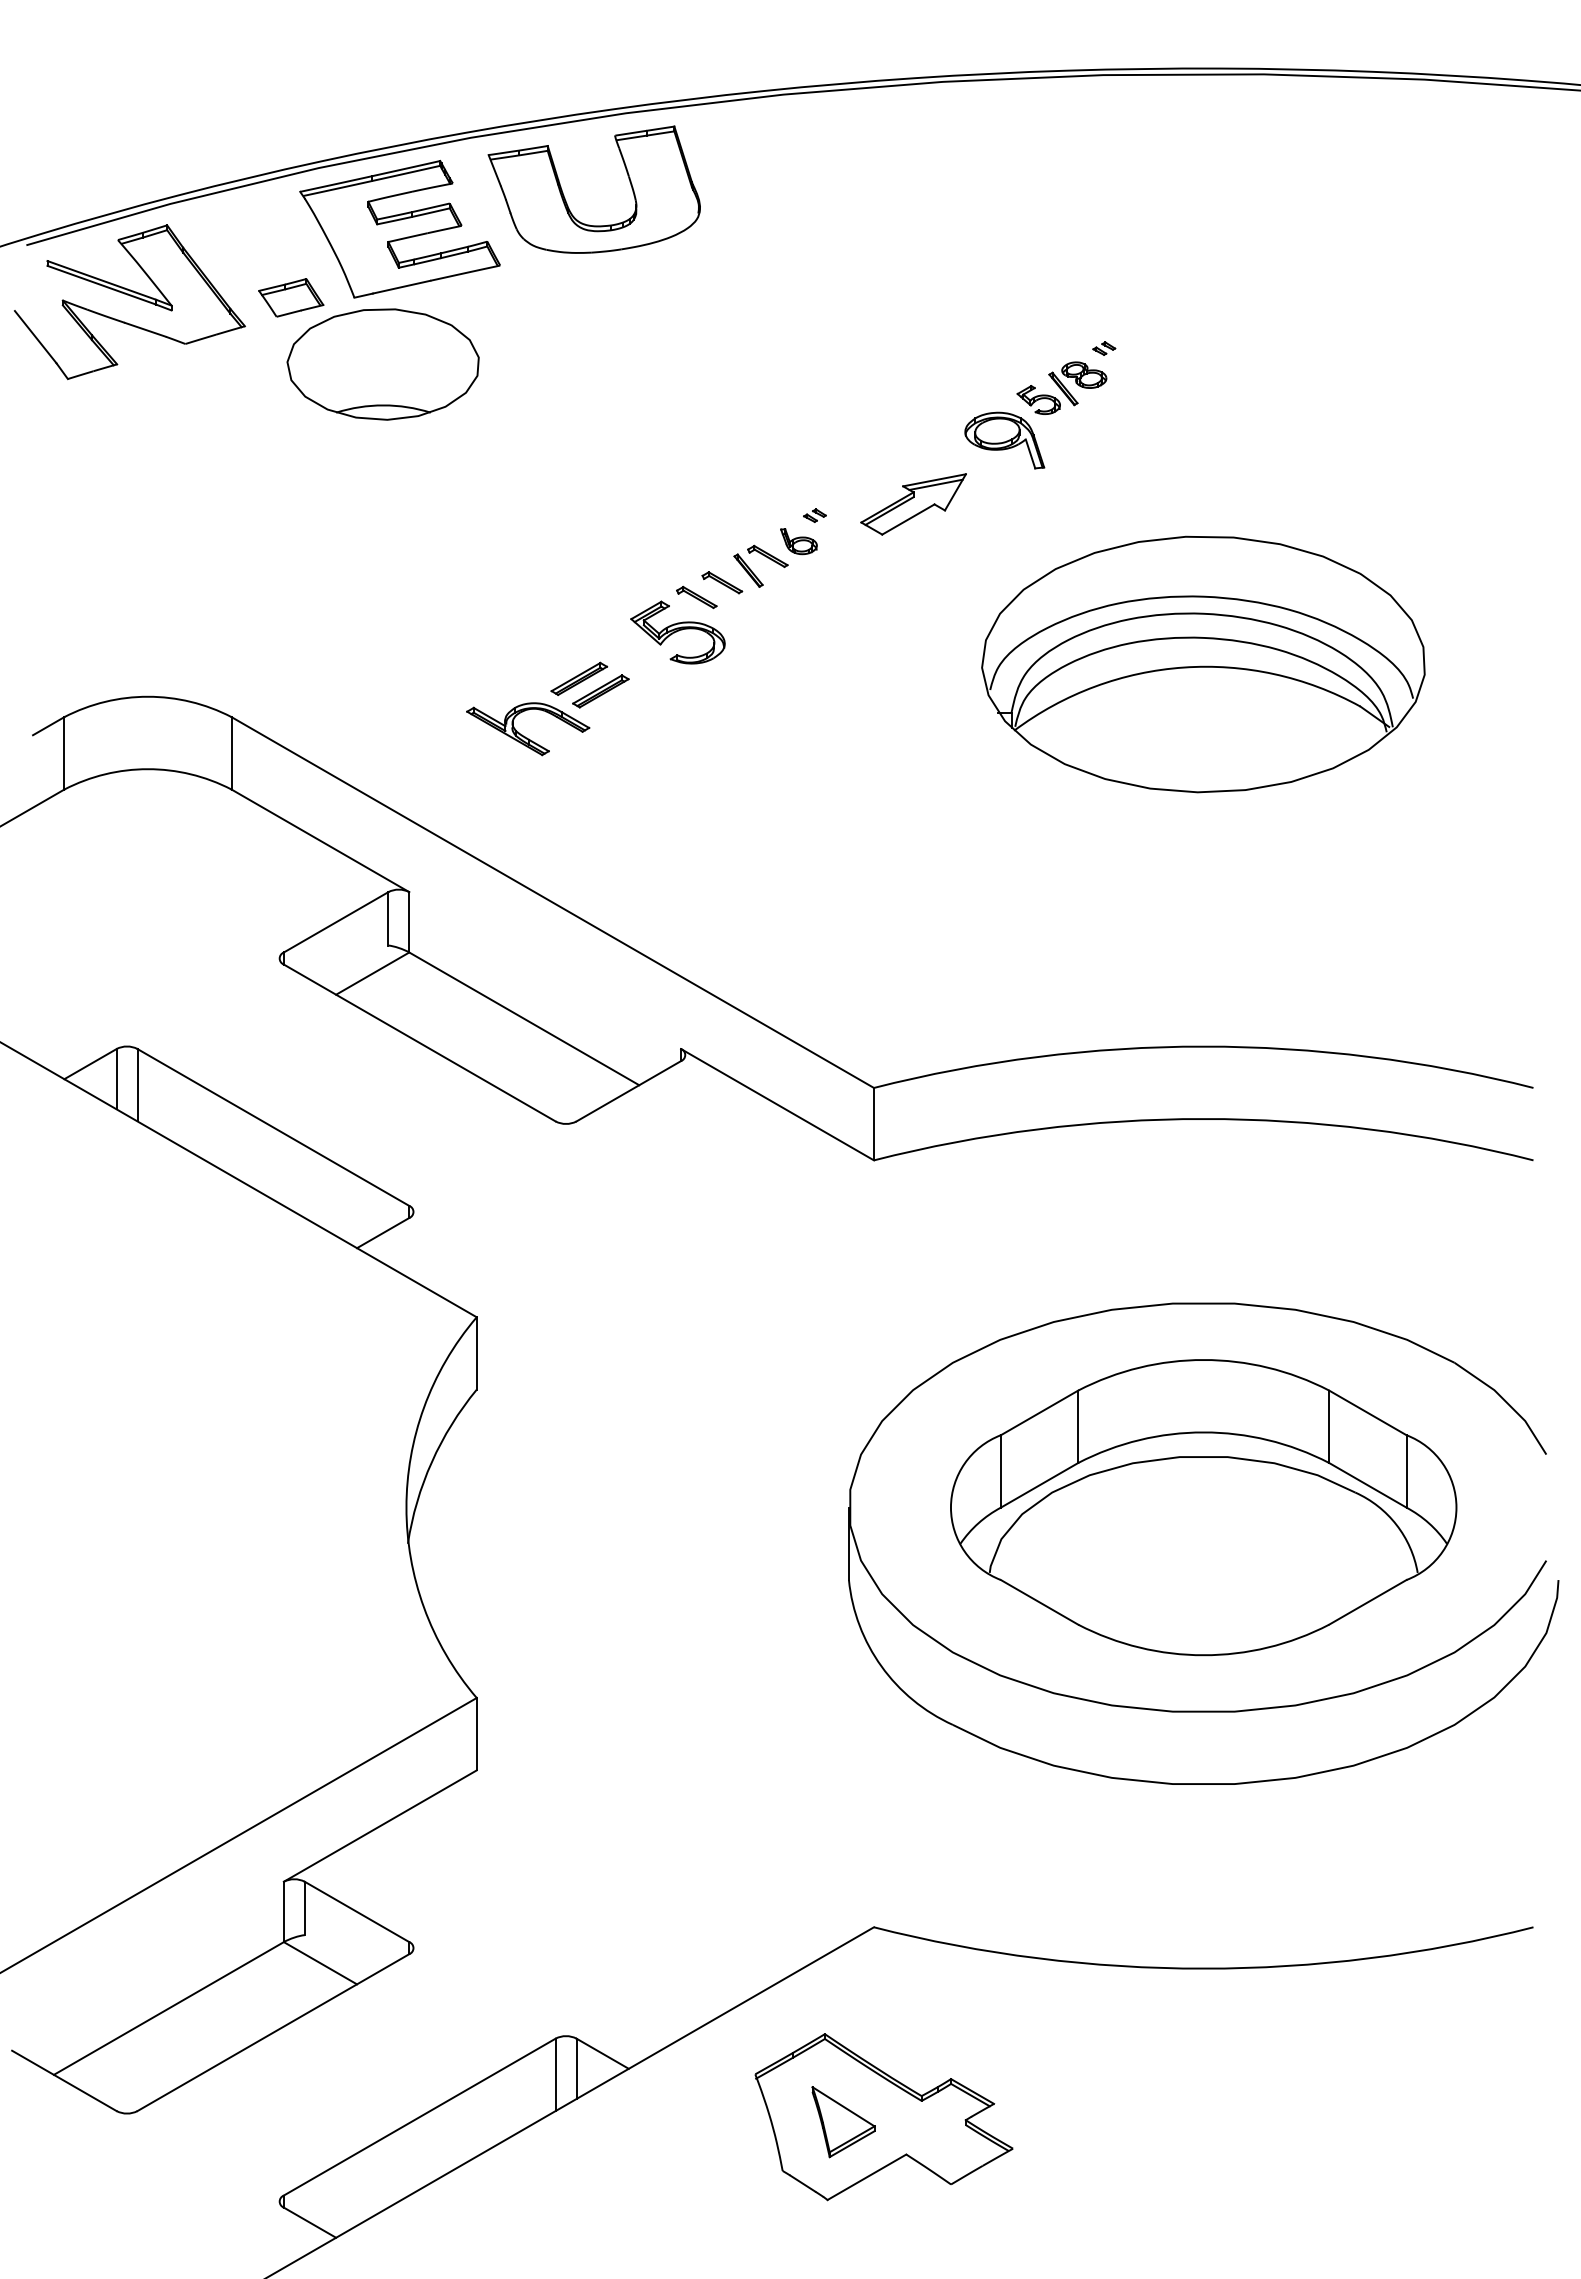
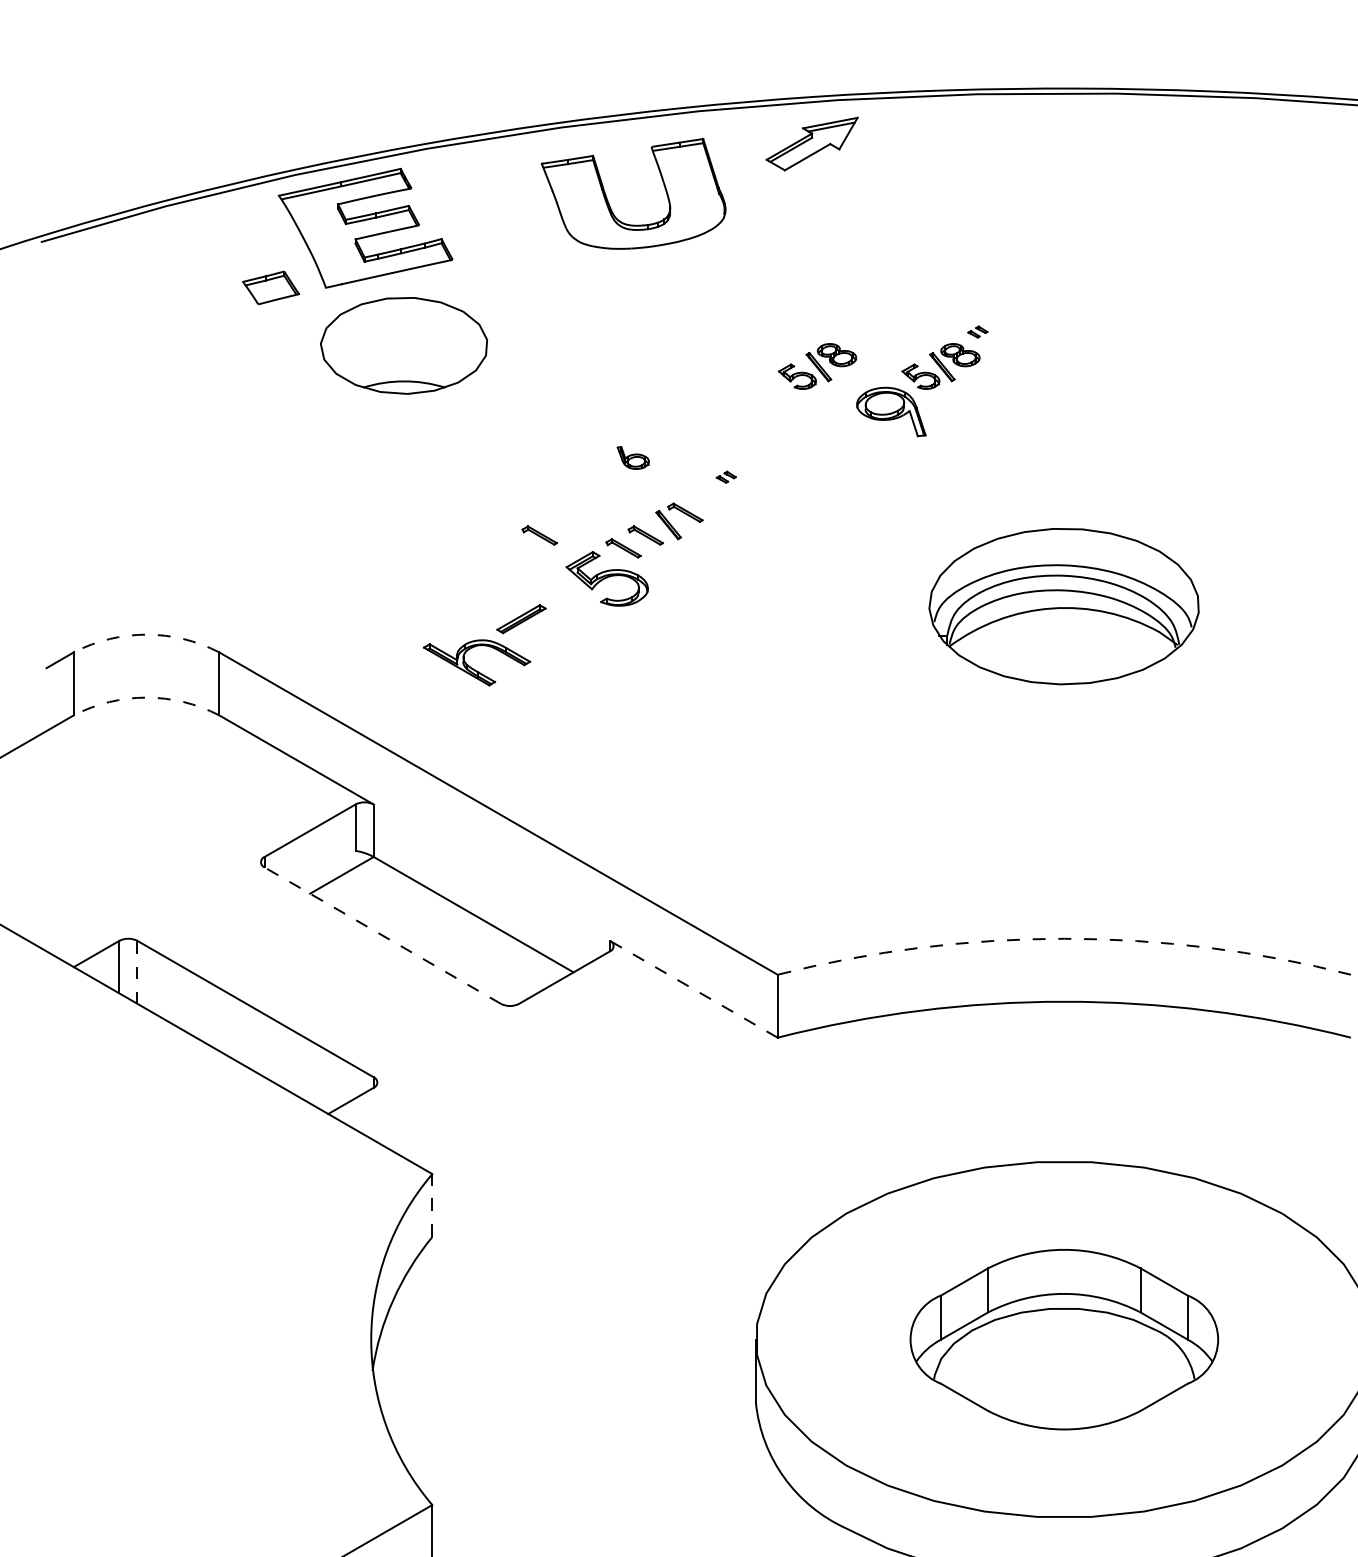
part: (566, 200) -> (609, 203), moved
part: (129, 302) -> (130, 291), removed
part: (382, 364) -> (403, 345), moved
part: (919, 387) -> (817, 365), added
part: (913, 504) -> (812, 144), moved
part: (798, 541) -> (632, 457), moved
part: (600, 582) -> (539, 535), added
part: (1203, 664) -> (1064, 606), size x0.7
part: (600, 691) -> (539, 630), removed
arc: (147, 696) -> (146, 634), solid -> dashed
arc: (147, 769) -> (146, 697), solid -> dashed
line: (419, 1043) -> (382, 936), solid -> dashed
arc: (1203, 1046) -> (1064, 938), solid -> dashed
line: (137, 1085) -> (137, 972), solid -> dashed
line: (777, 1104) -> (693, 989), solid -> dashed
line: (476, 1352) -> (432, 1204), solid -> dashed
part: (1203, 1507) -> (1064, 1339), size x0.7

